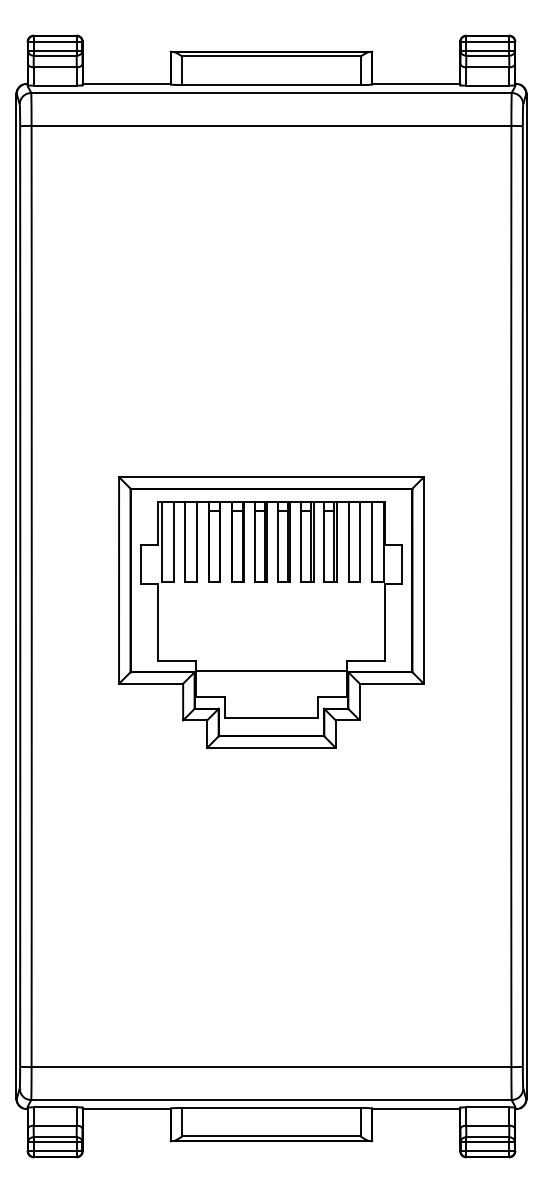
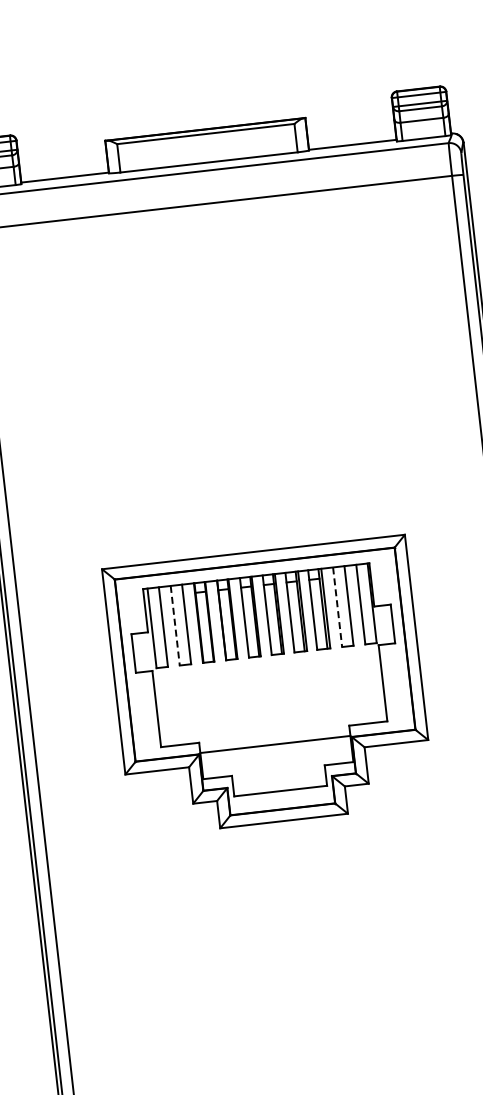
line: (185, 542) -> (175, 626), solid -> dashed
line: (348, 542) -> (337, 608), solid -> dashed

